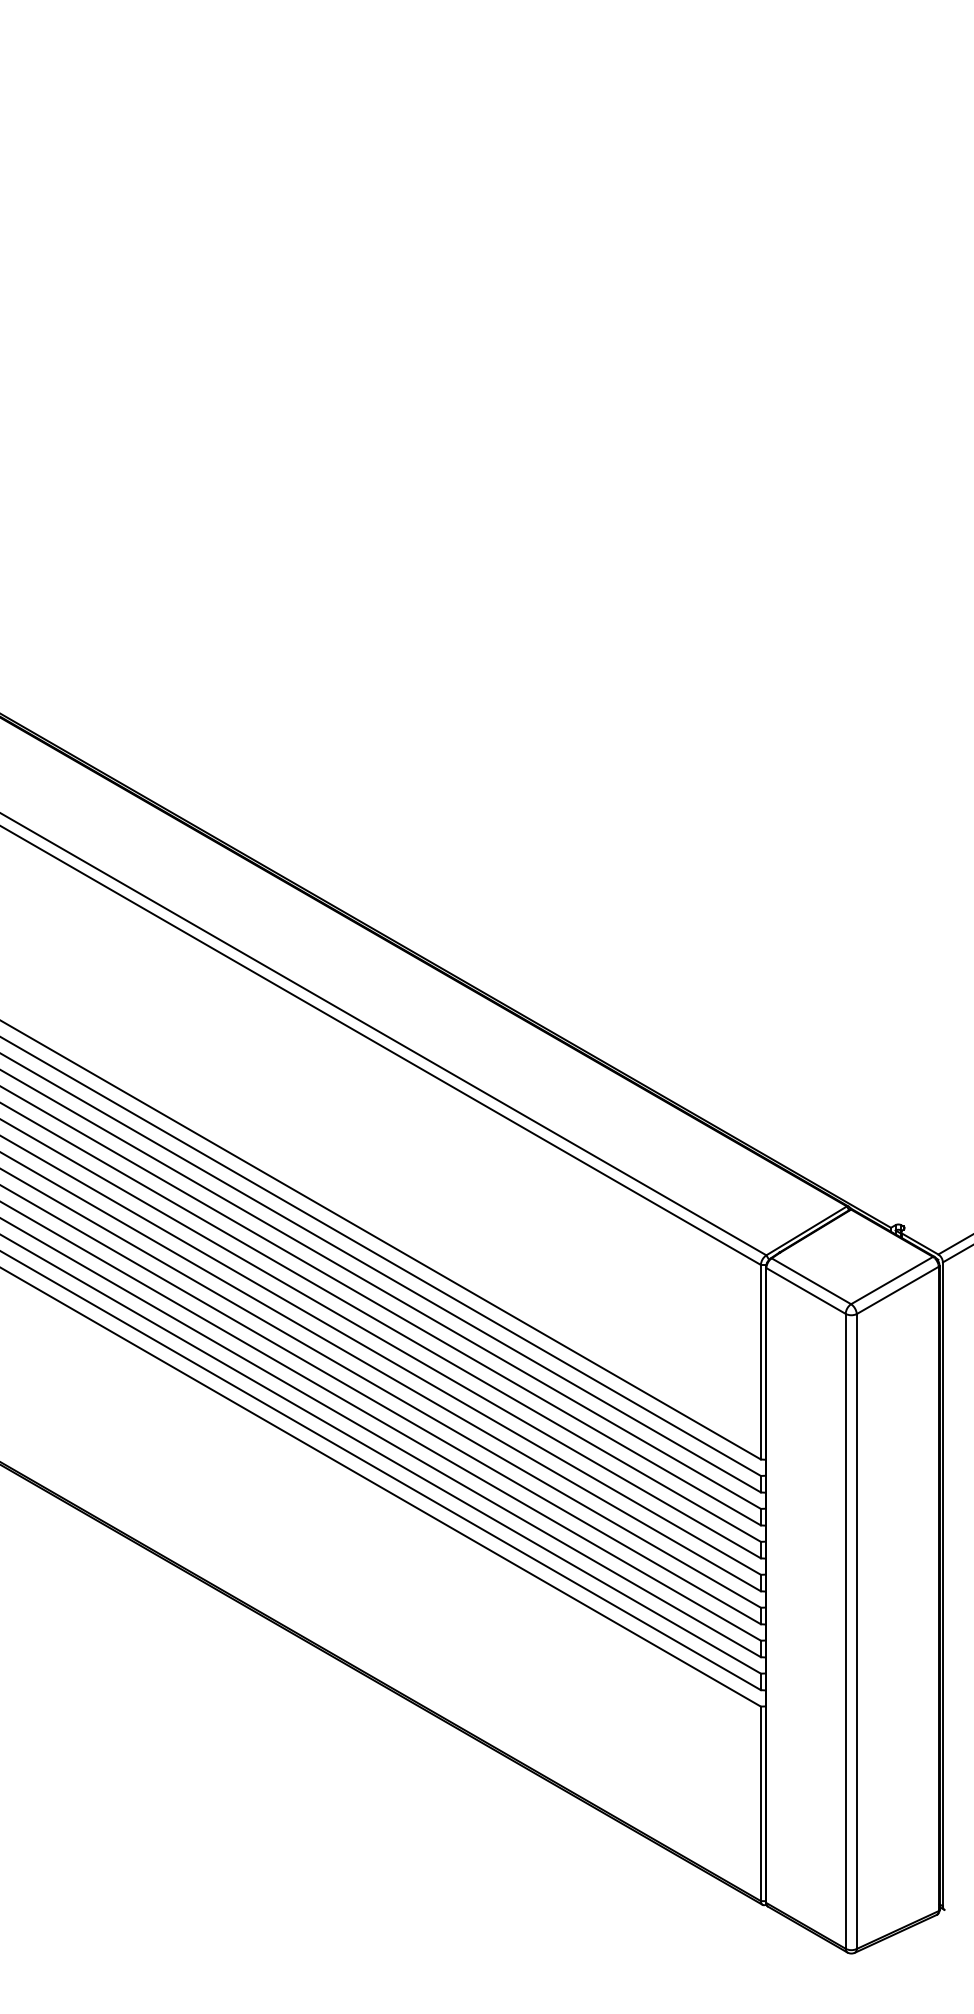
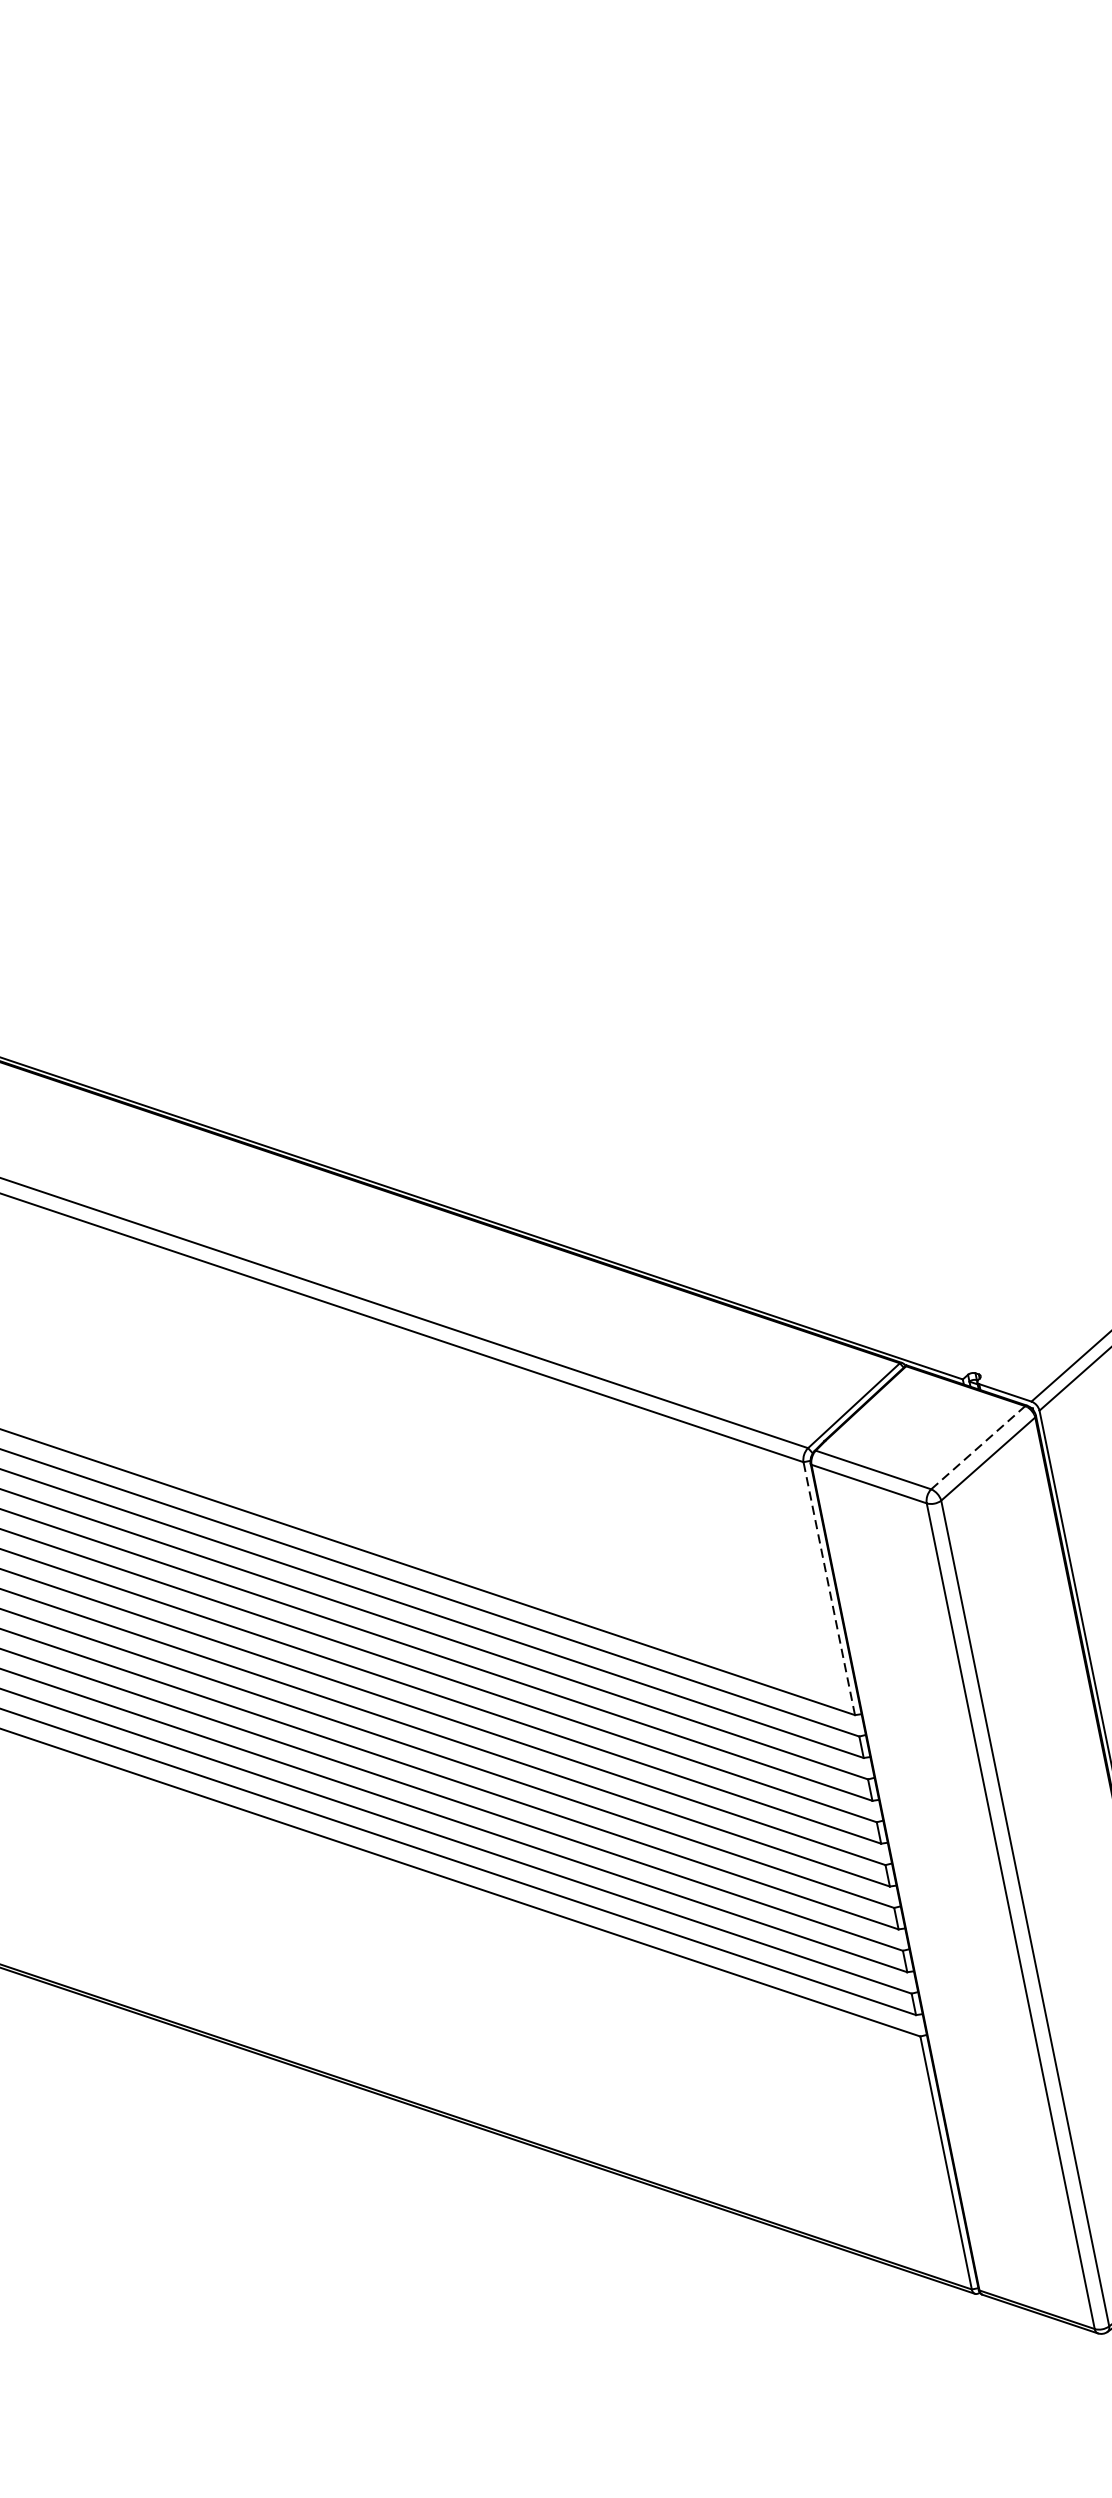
line: (892, 1280) -> (978, 1447), solid -> dashed
line: (760, 1361) -> (828, 1587), solid -> dashed

